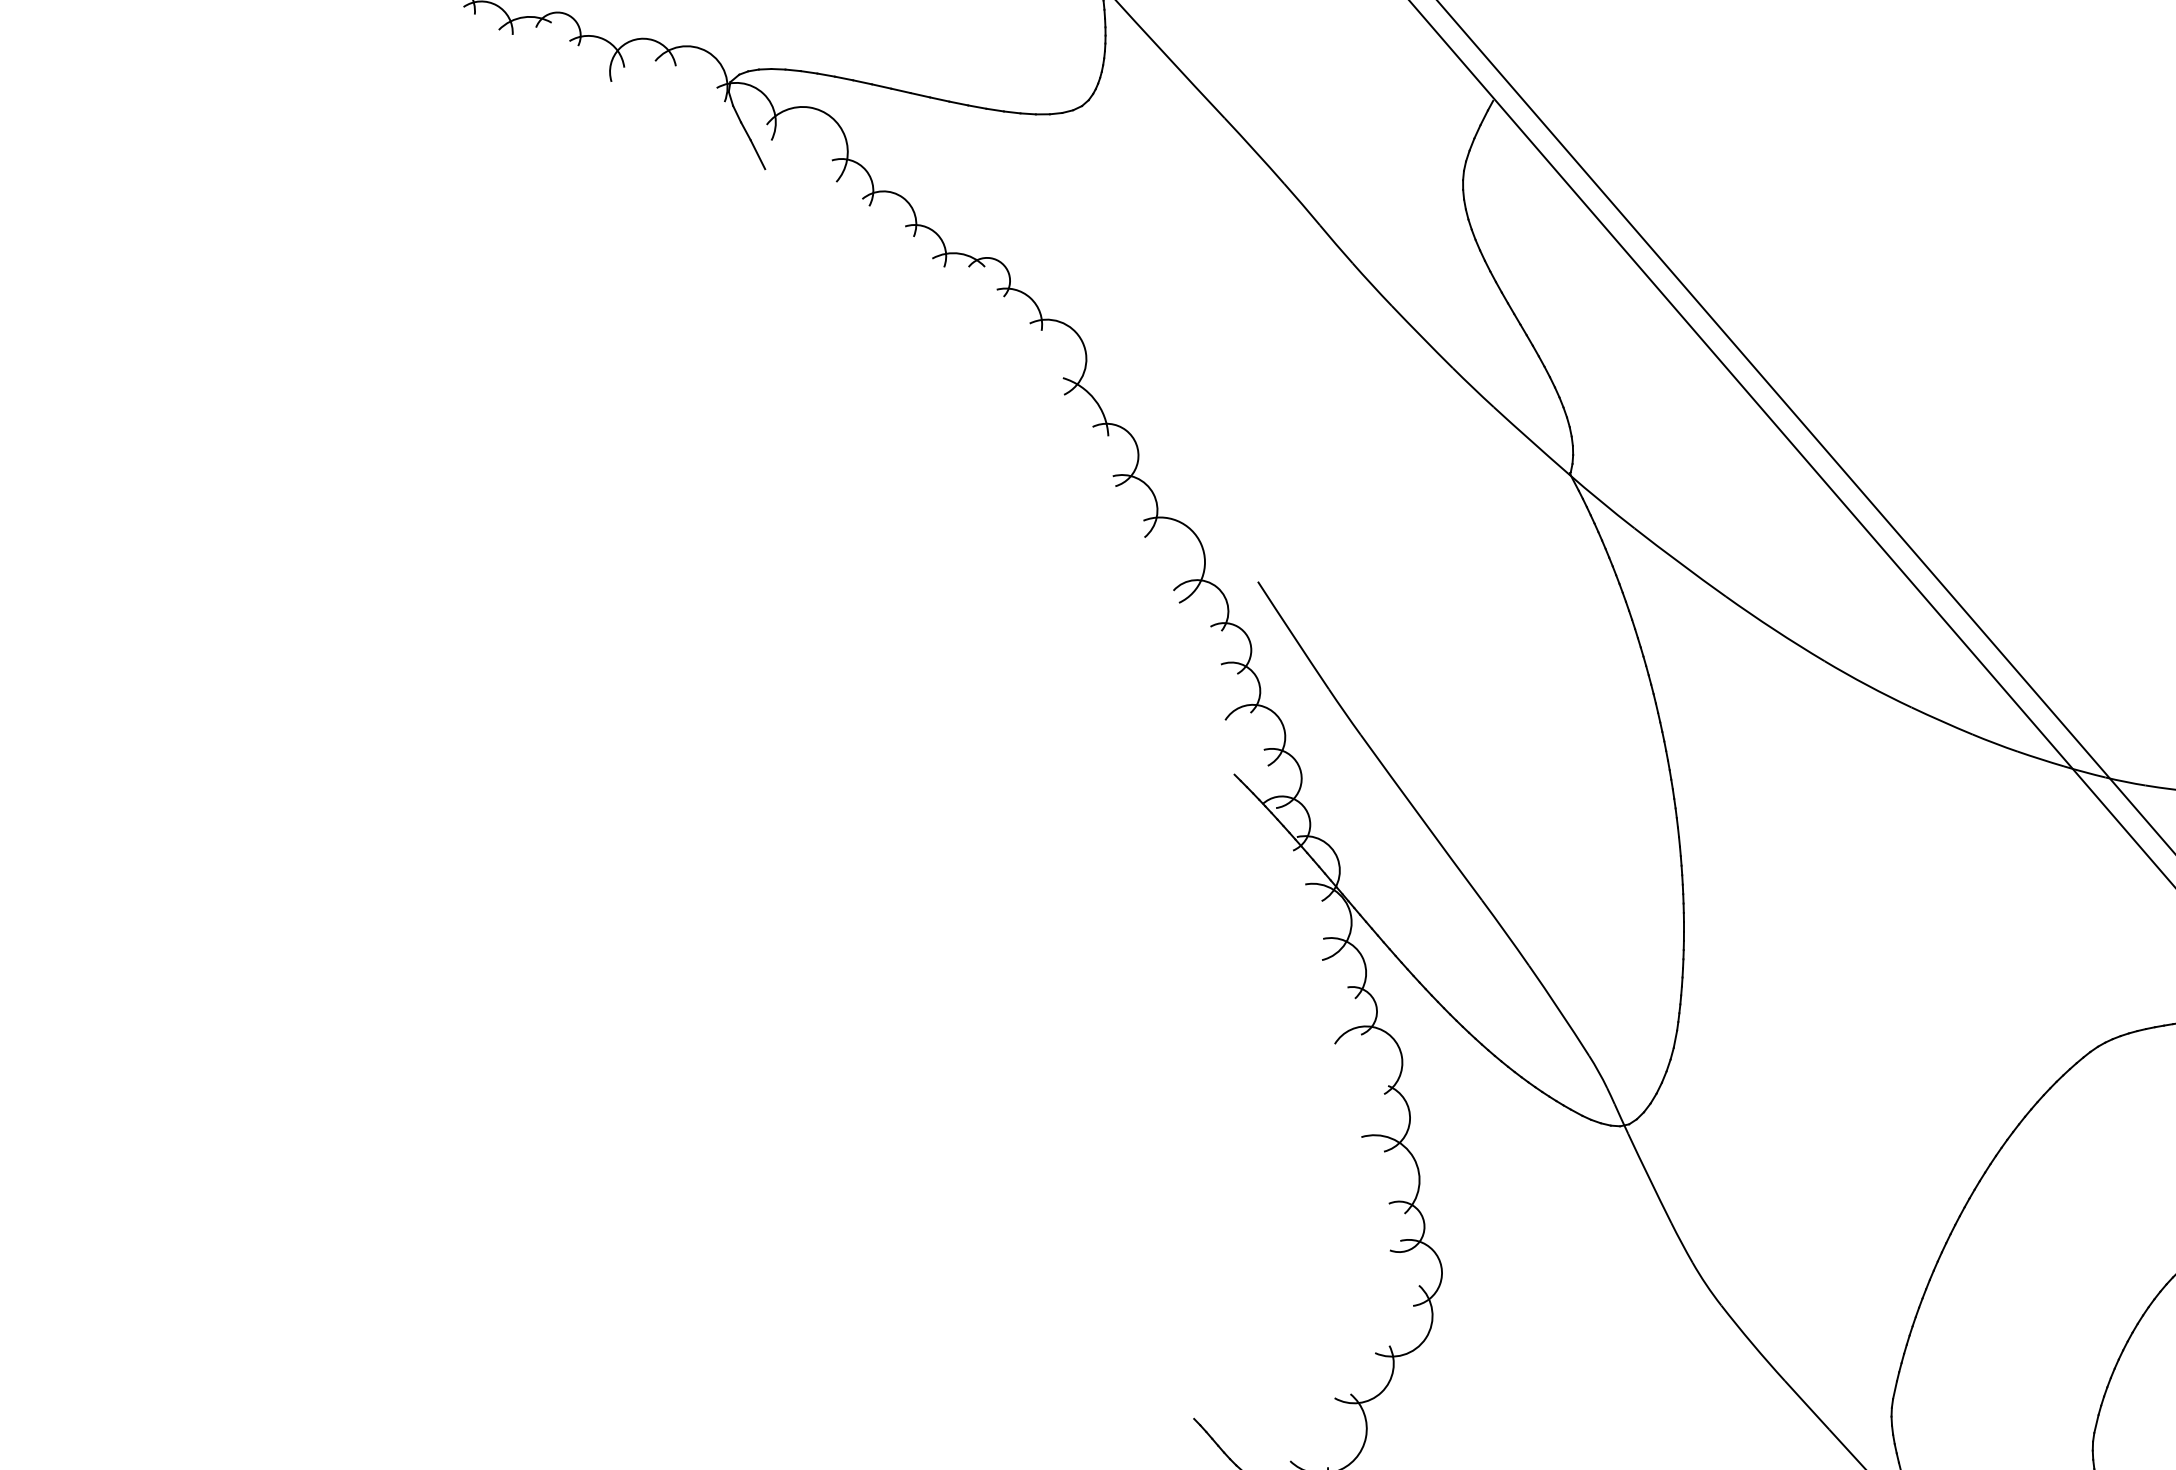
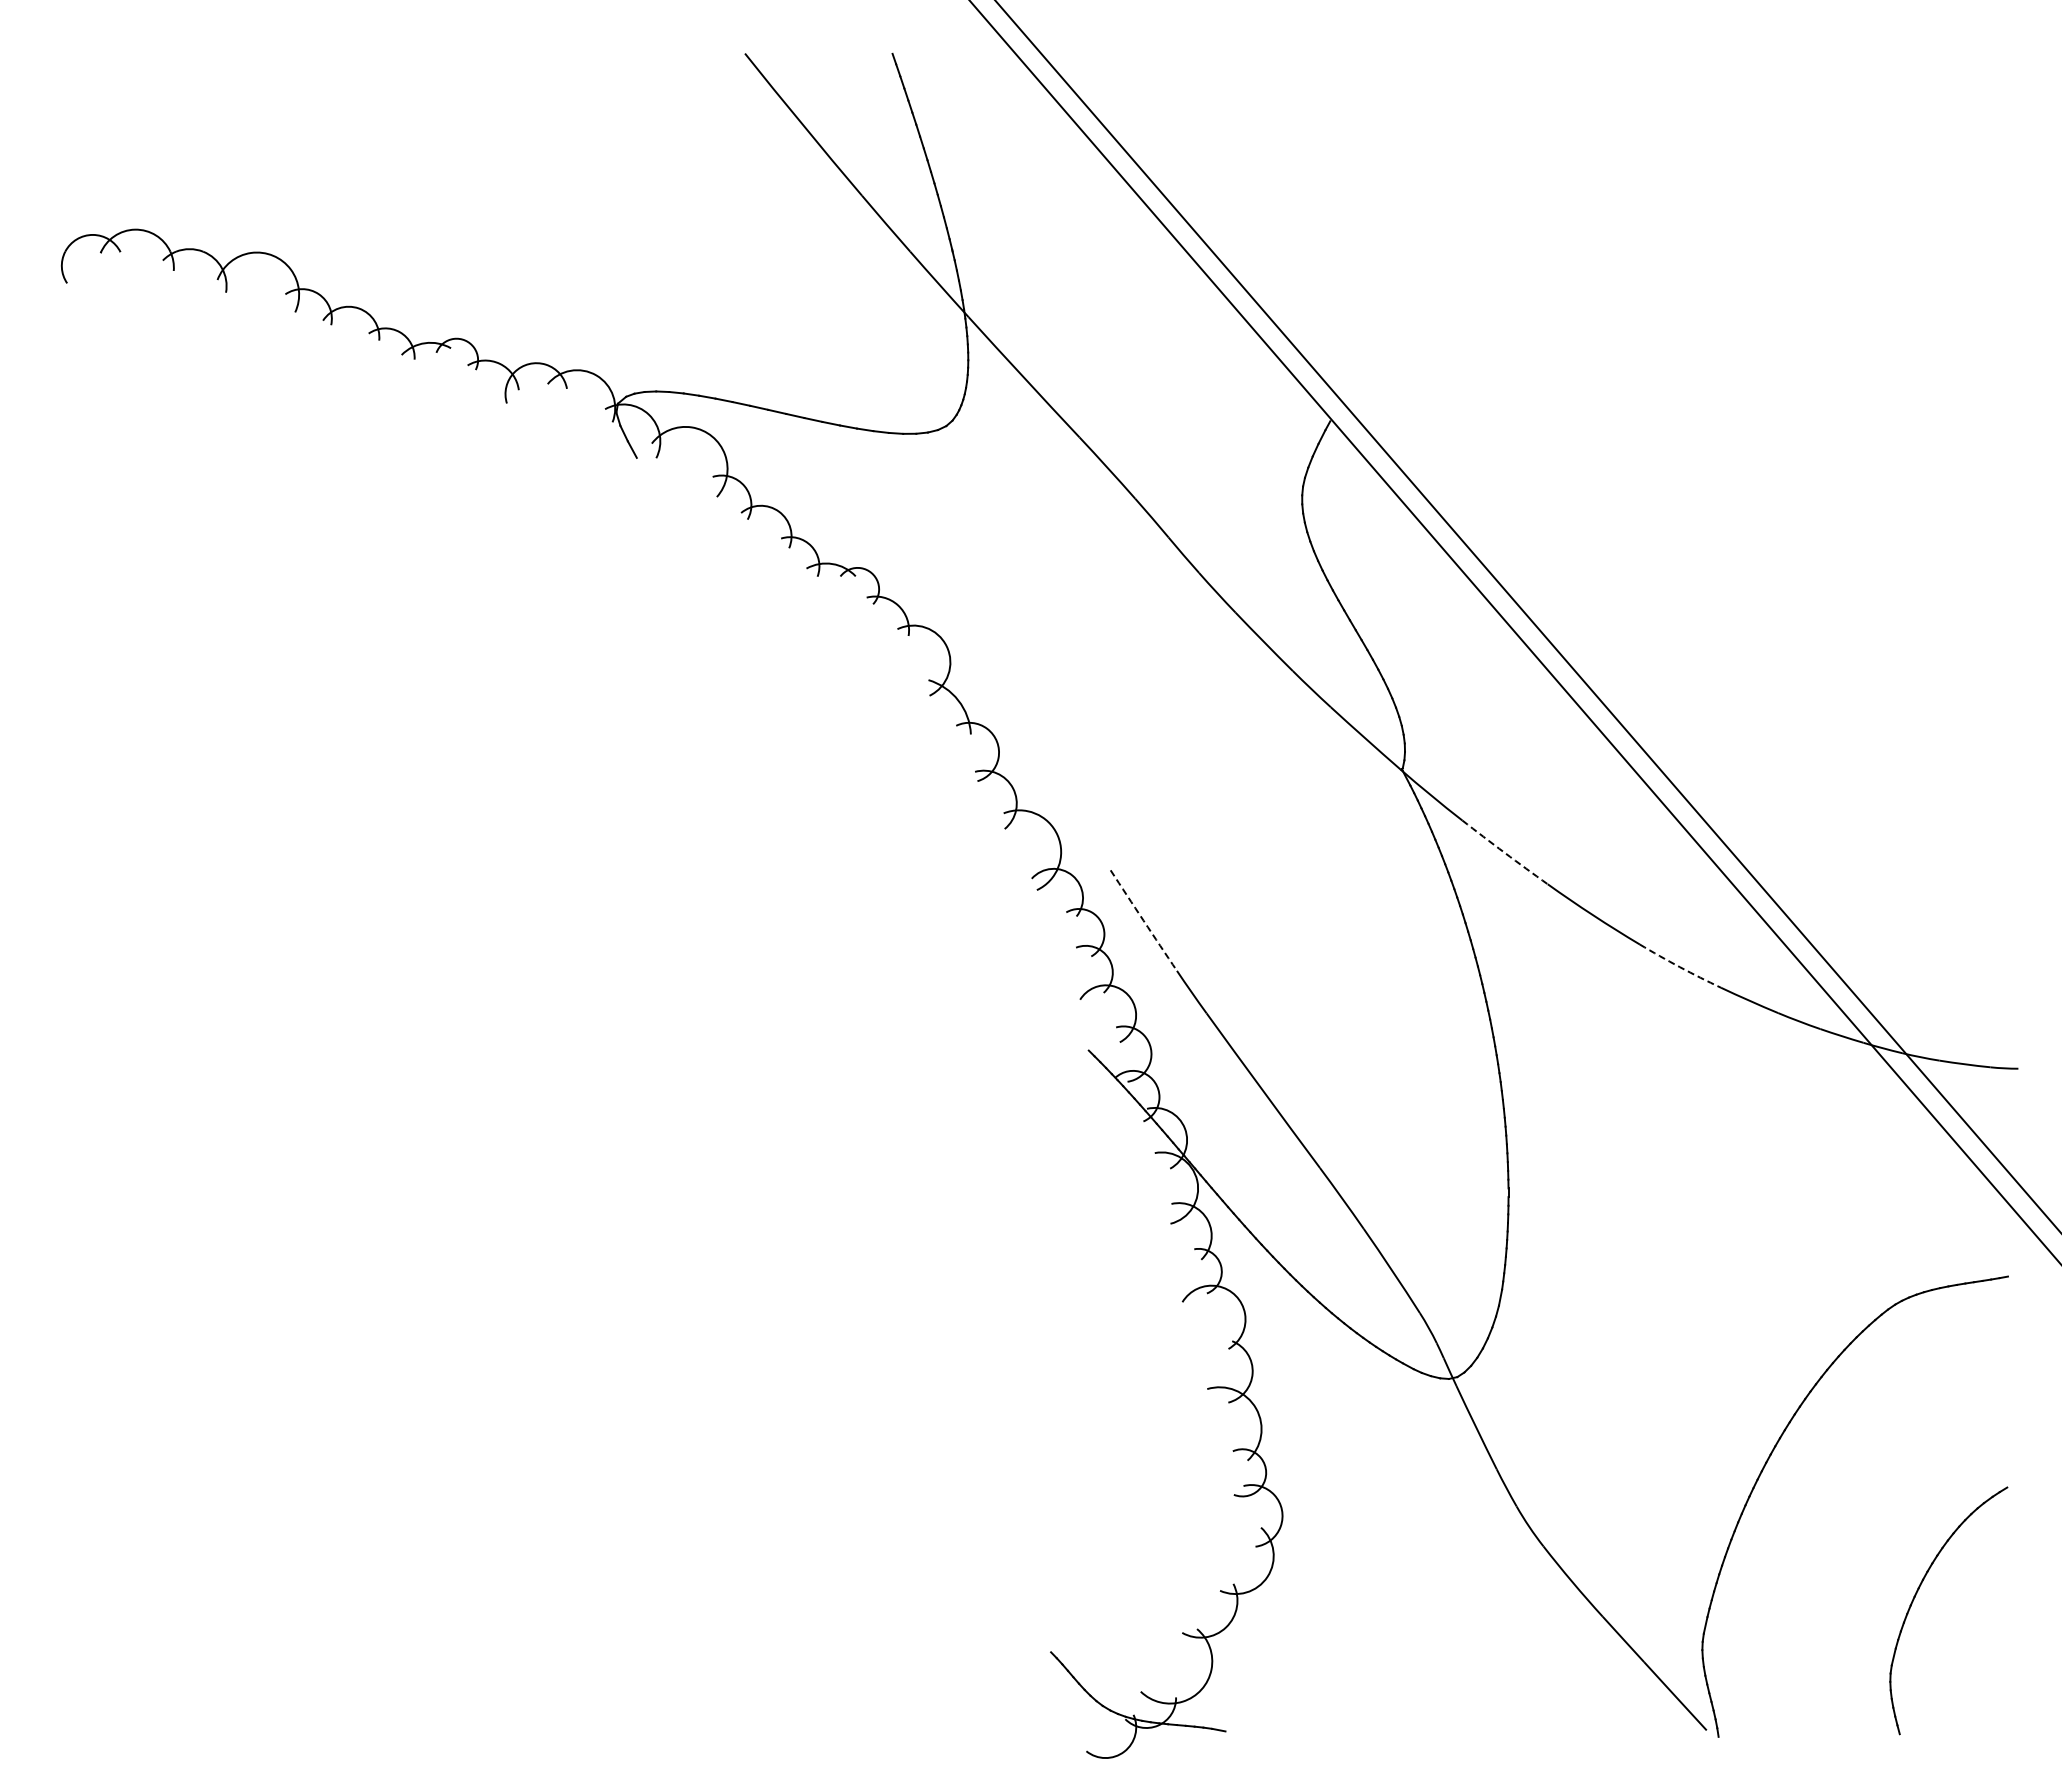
line: (757, 153) -> (643, 470), removed
arc: (1679, 562) -> (1504, 852), solid -> dashed
arc: (1293, 635) -> (1143, 920), solid -> dashed
arc: (1867, 685) -> (1679, 967), solid -> dashed

